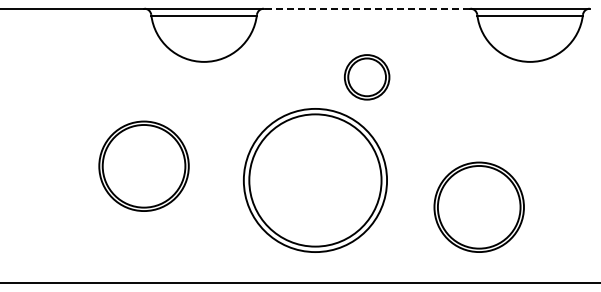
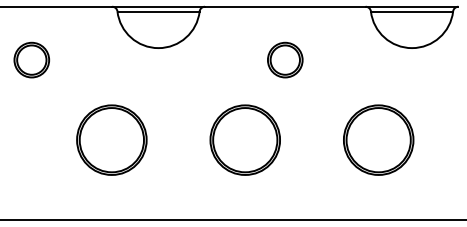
line: (366, 8) -> (284, 6), dashed -> solid
part: (40, 77) -> (31, 60), added
part: (143, 165) -> (111, 139), moved
part: (315, 179) -> (245, 139), size x0.62
part: (478, 206) -> (378, 139), moved

